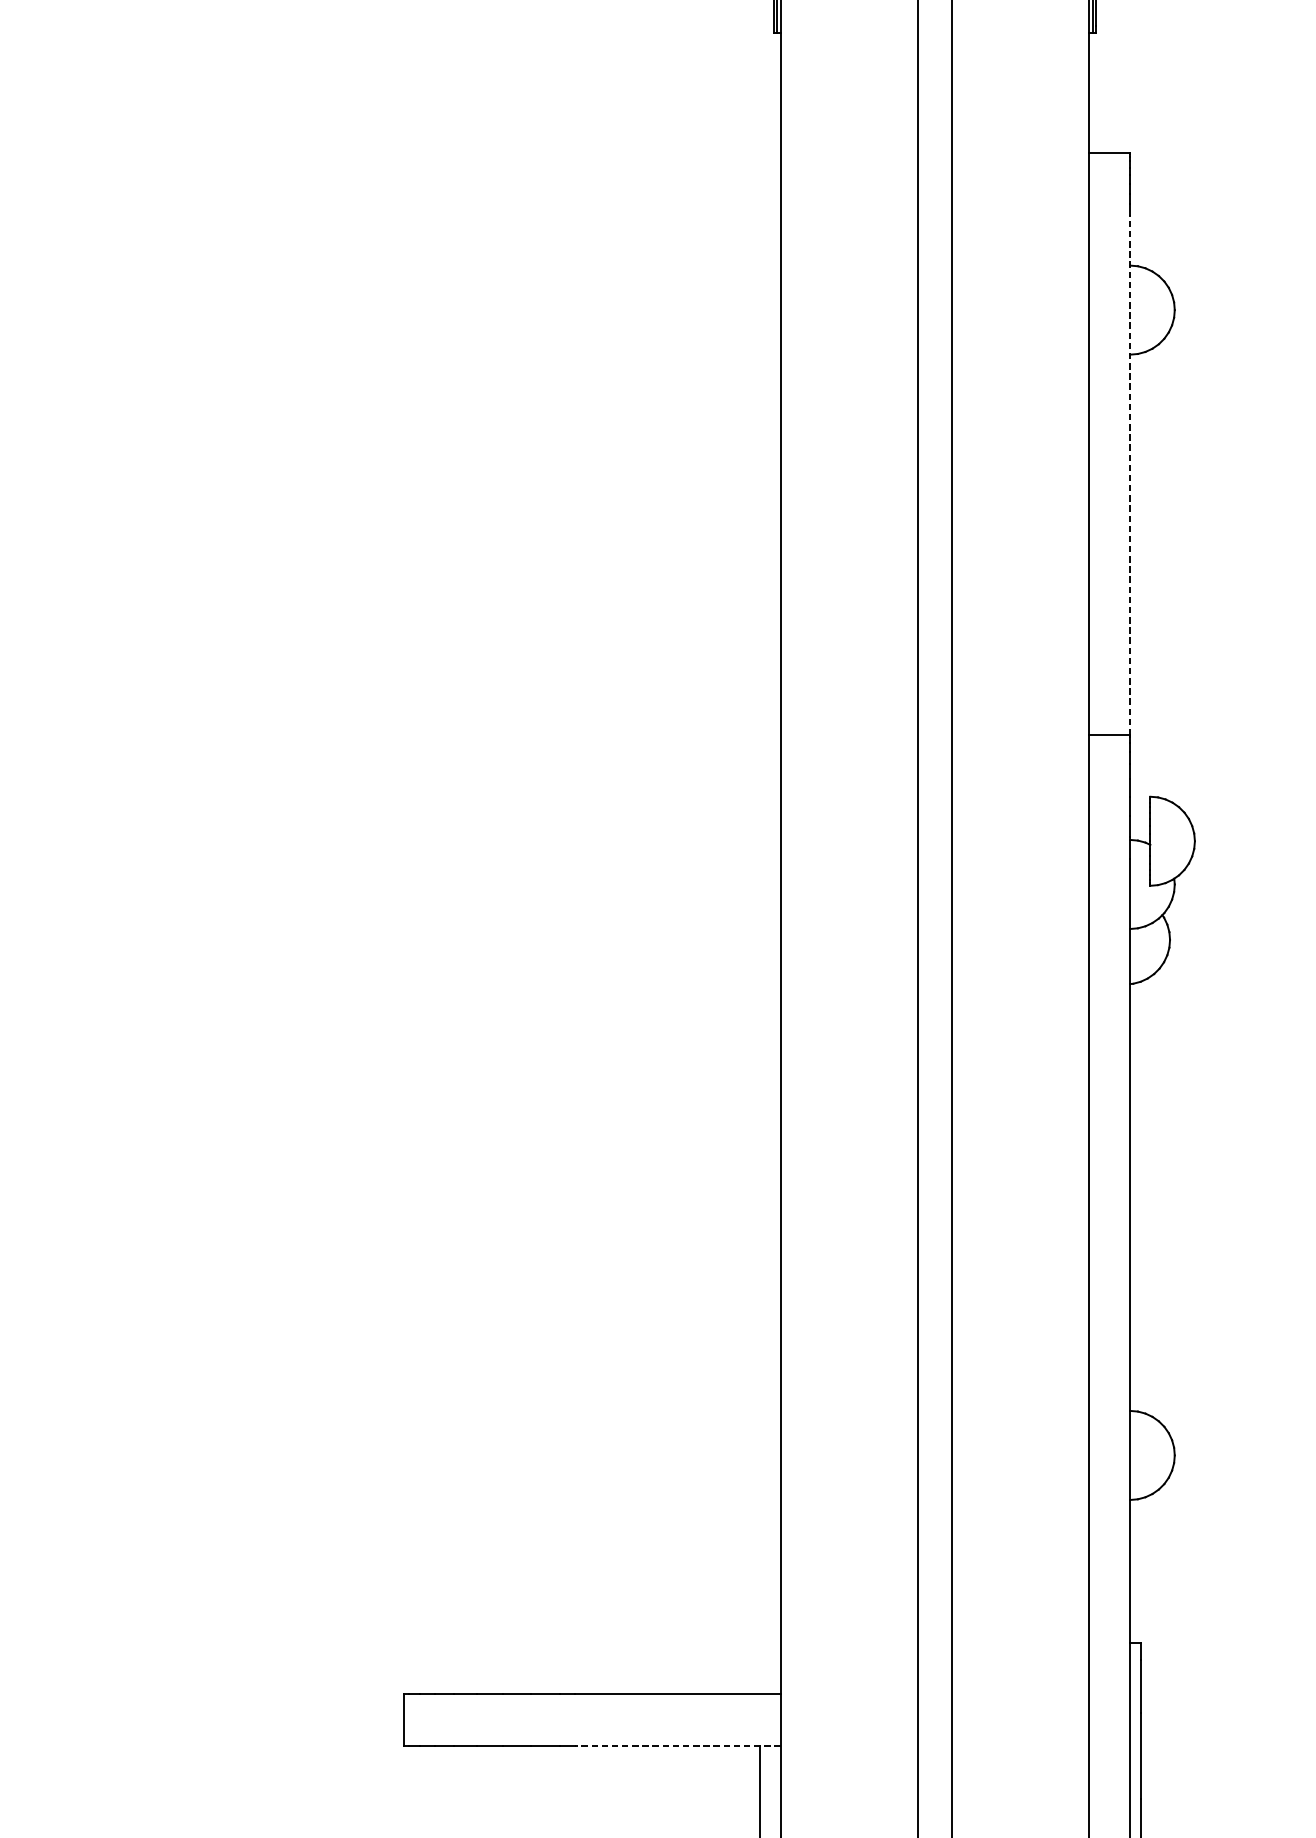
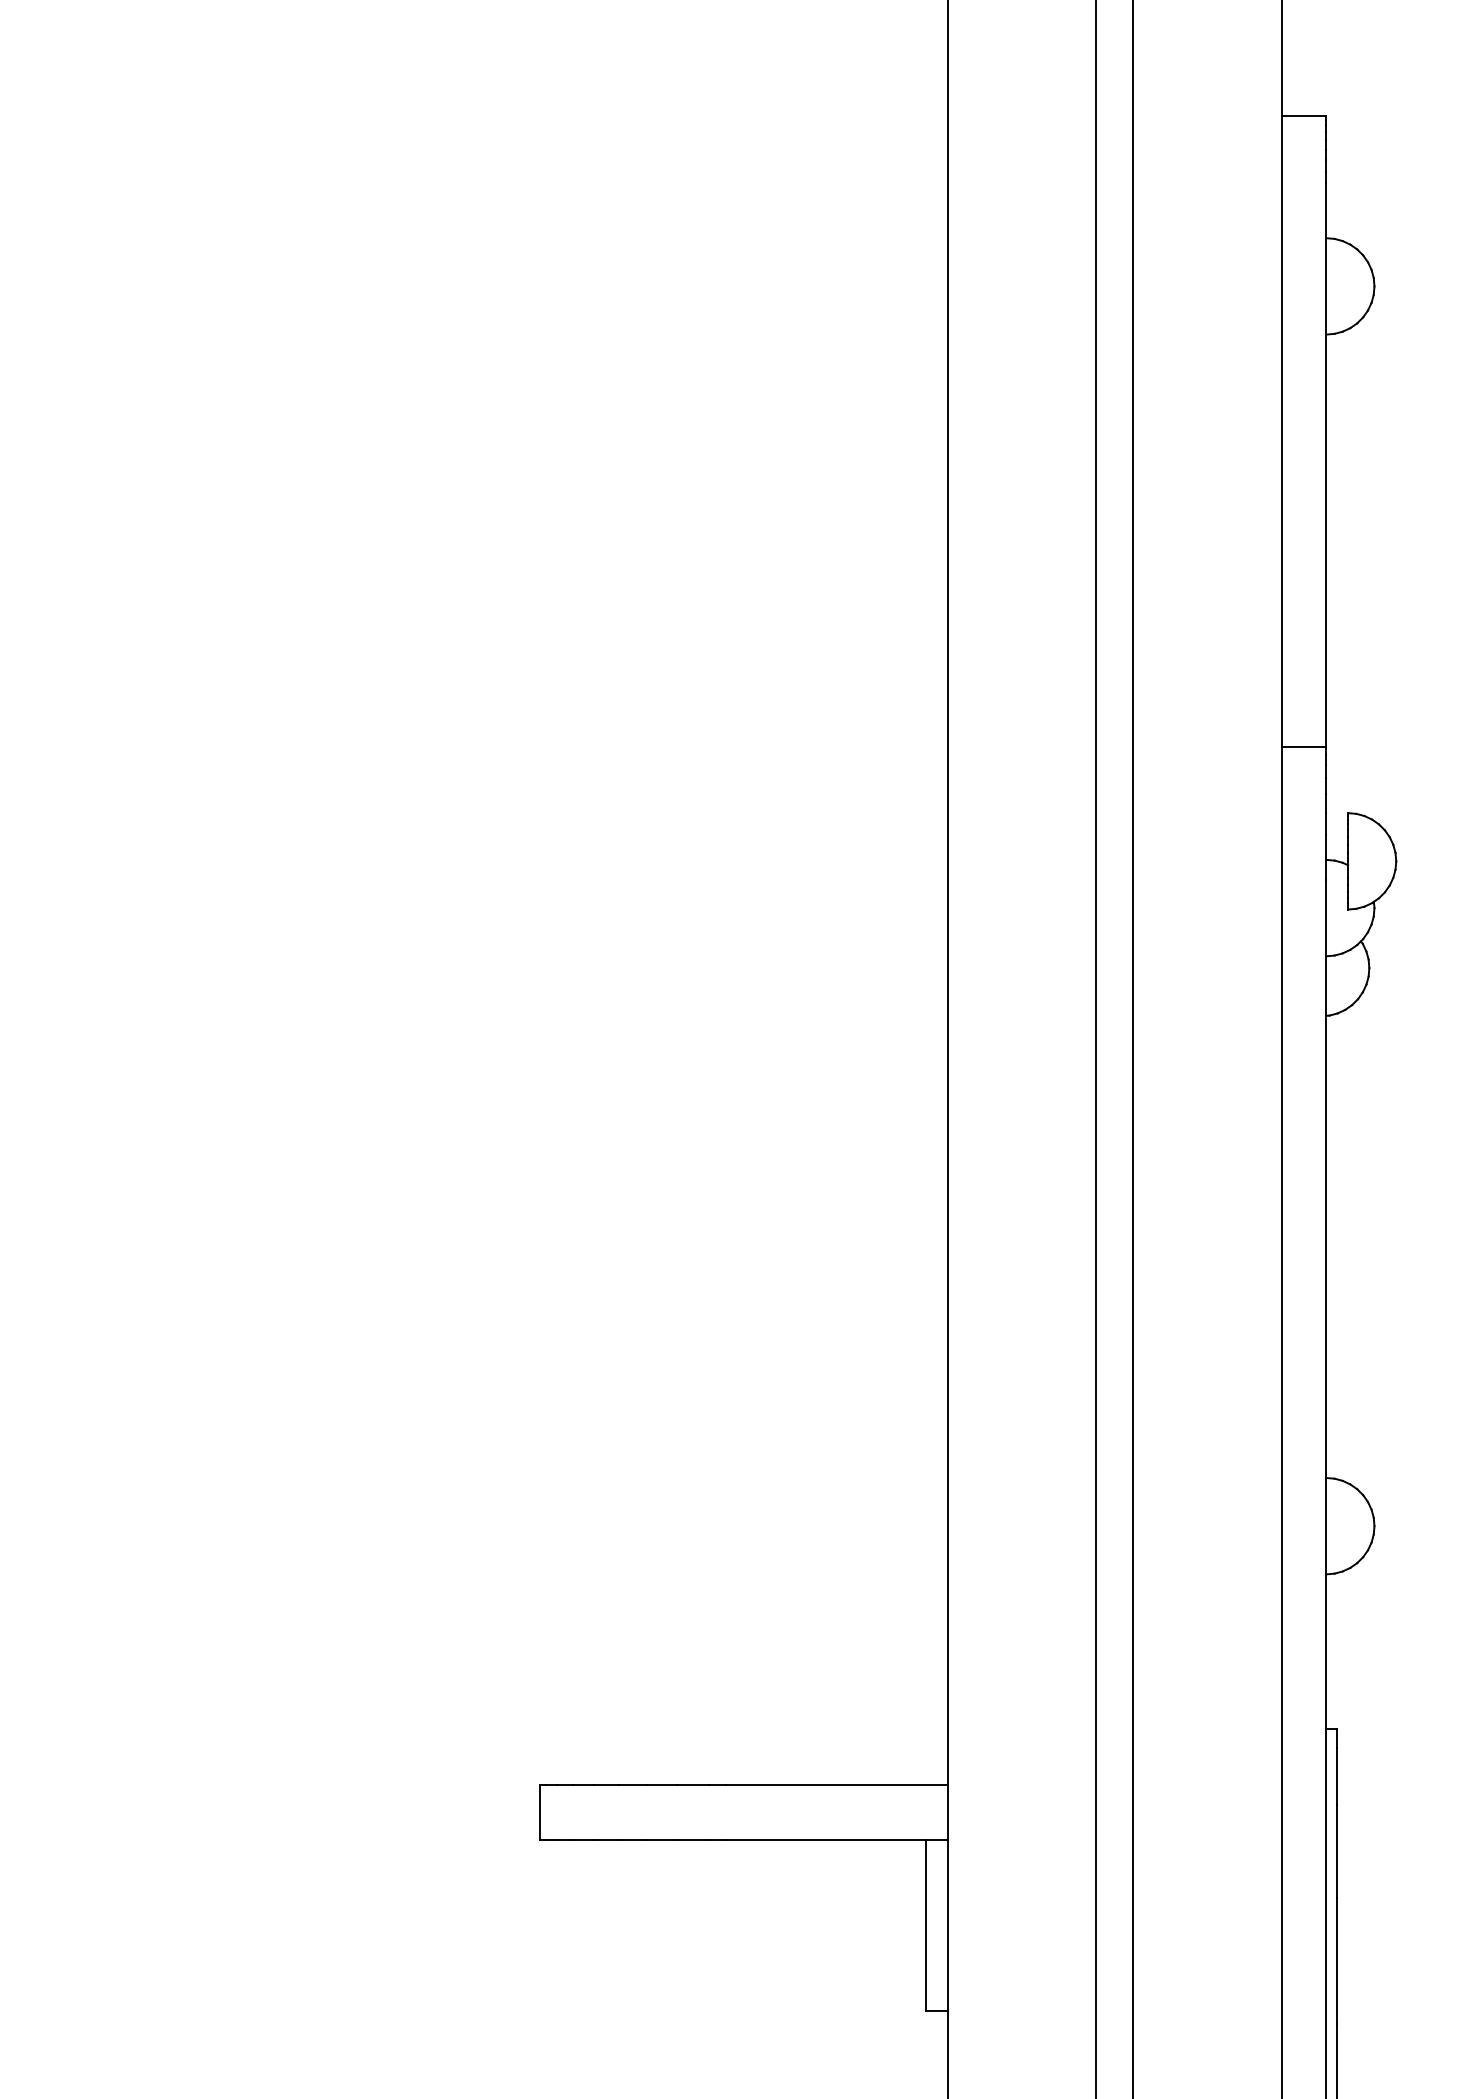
line: (1130, 474) -> (1326, 464), dashed -> solid
line: (677, 1745) -> (836, 1840), dashed -> solid

